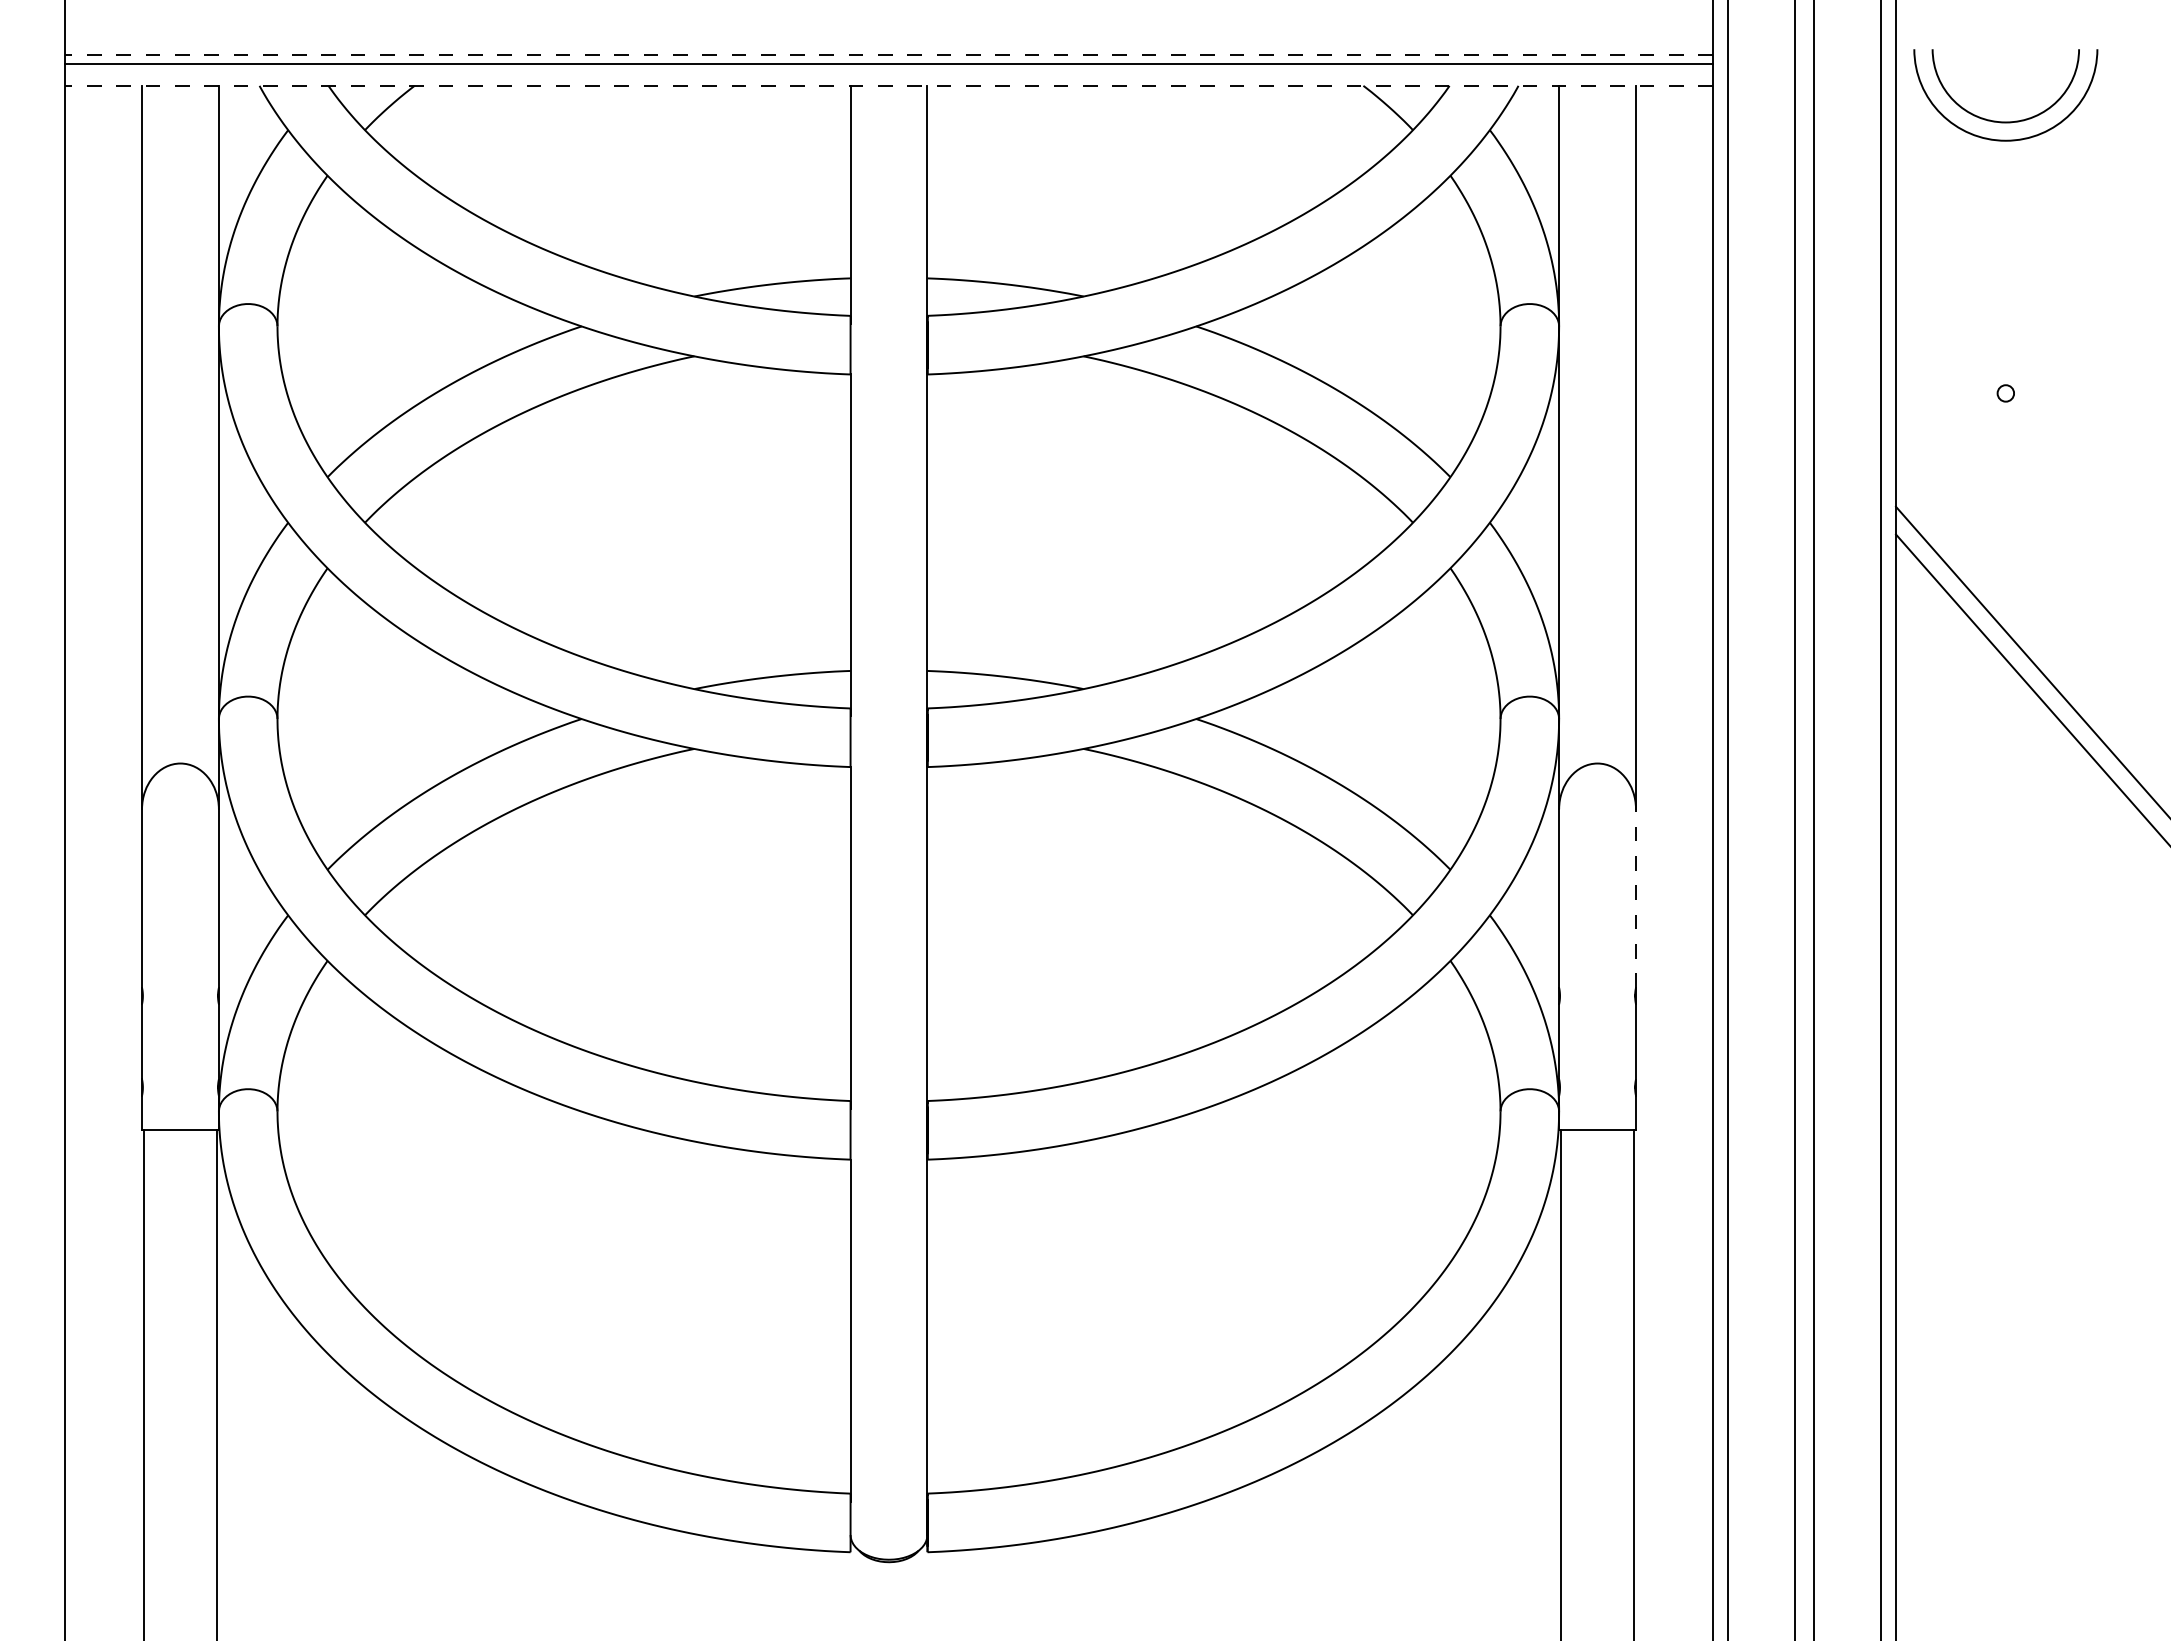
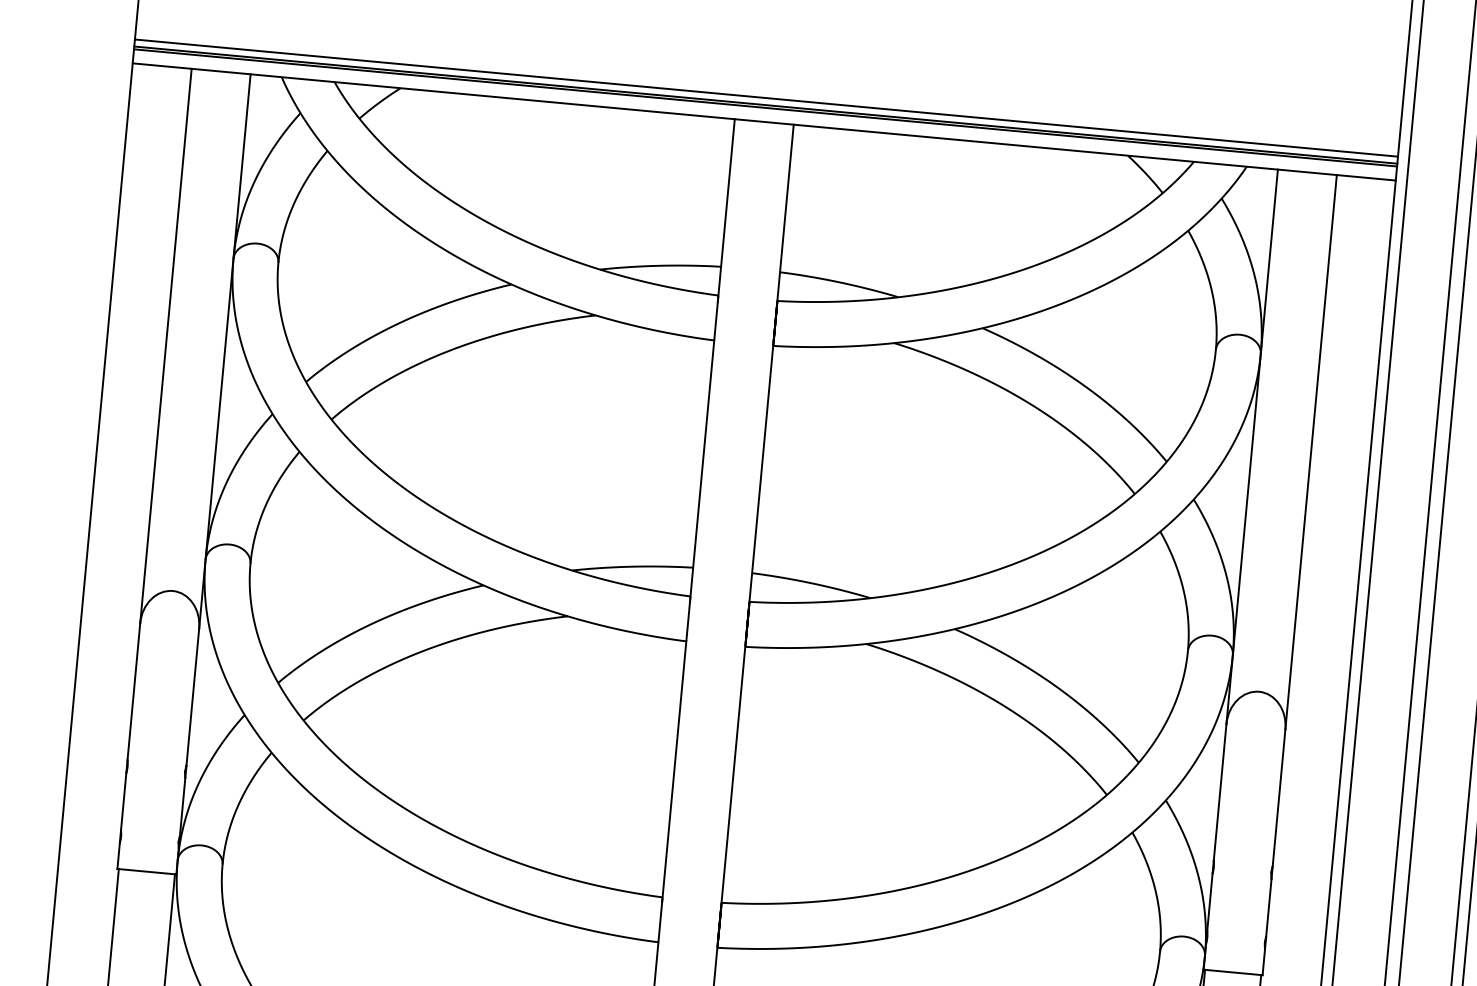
line: (889, 54) -> (766, 97), dashed -> solid
line: (888, 67) -> (765, 107), added
line: (889, 85) -> (764, 121), dashed -> solid
line: (1636, 898) -> (1279, 798), dashed -> solid

